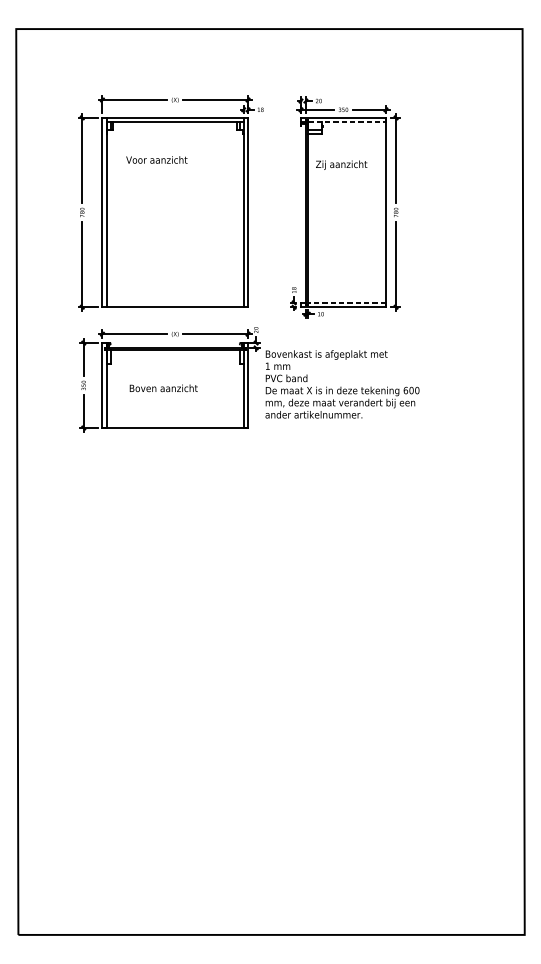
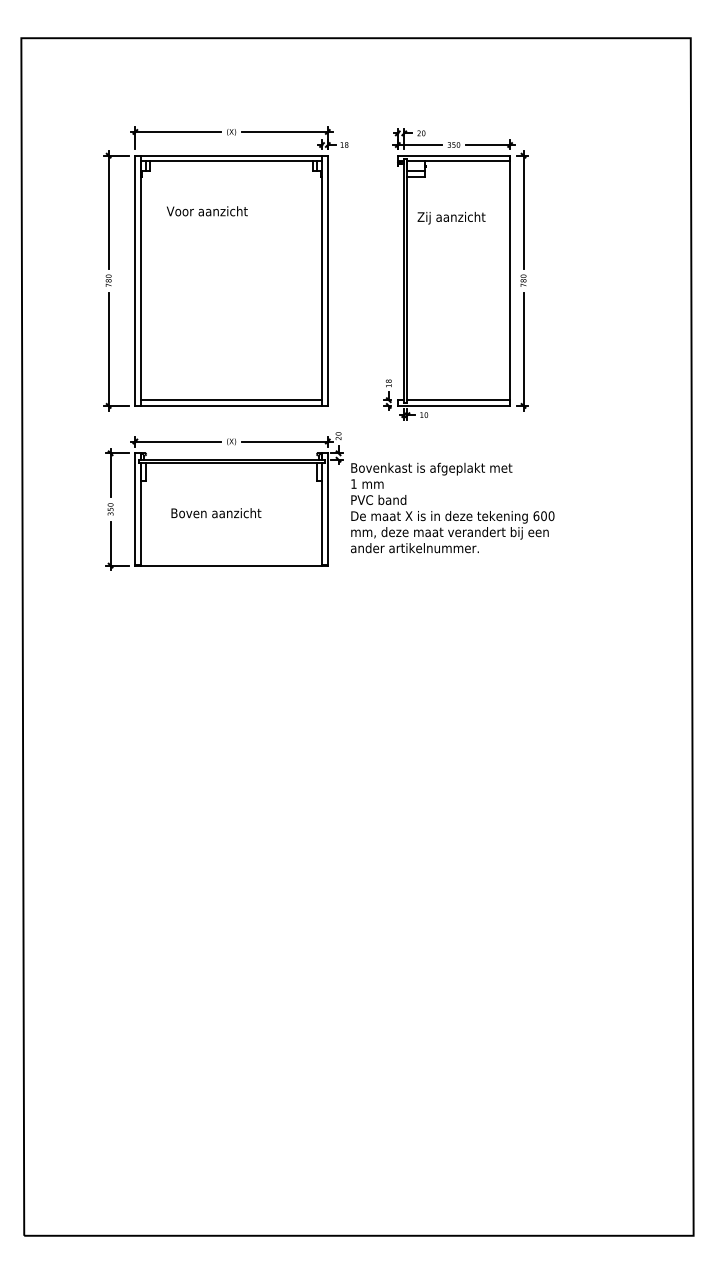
line: (347, 122) -> (459, 161), dashed -> solid
line: (175, 303) -> (231, 400), added
line: (346, 303) -> (458, 400), dashed -> solid

